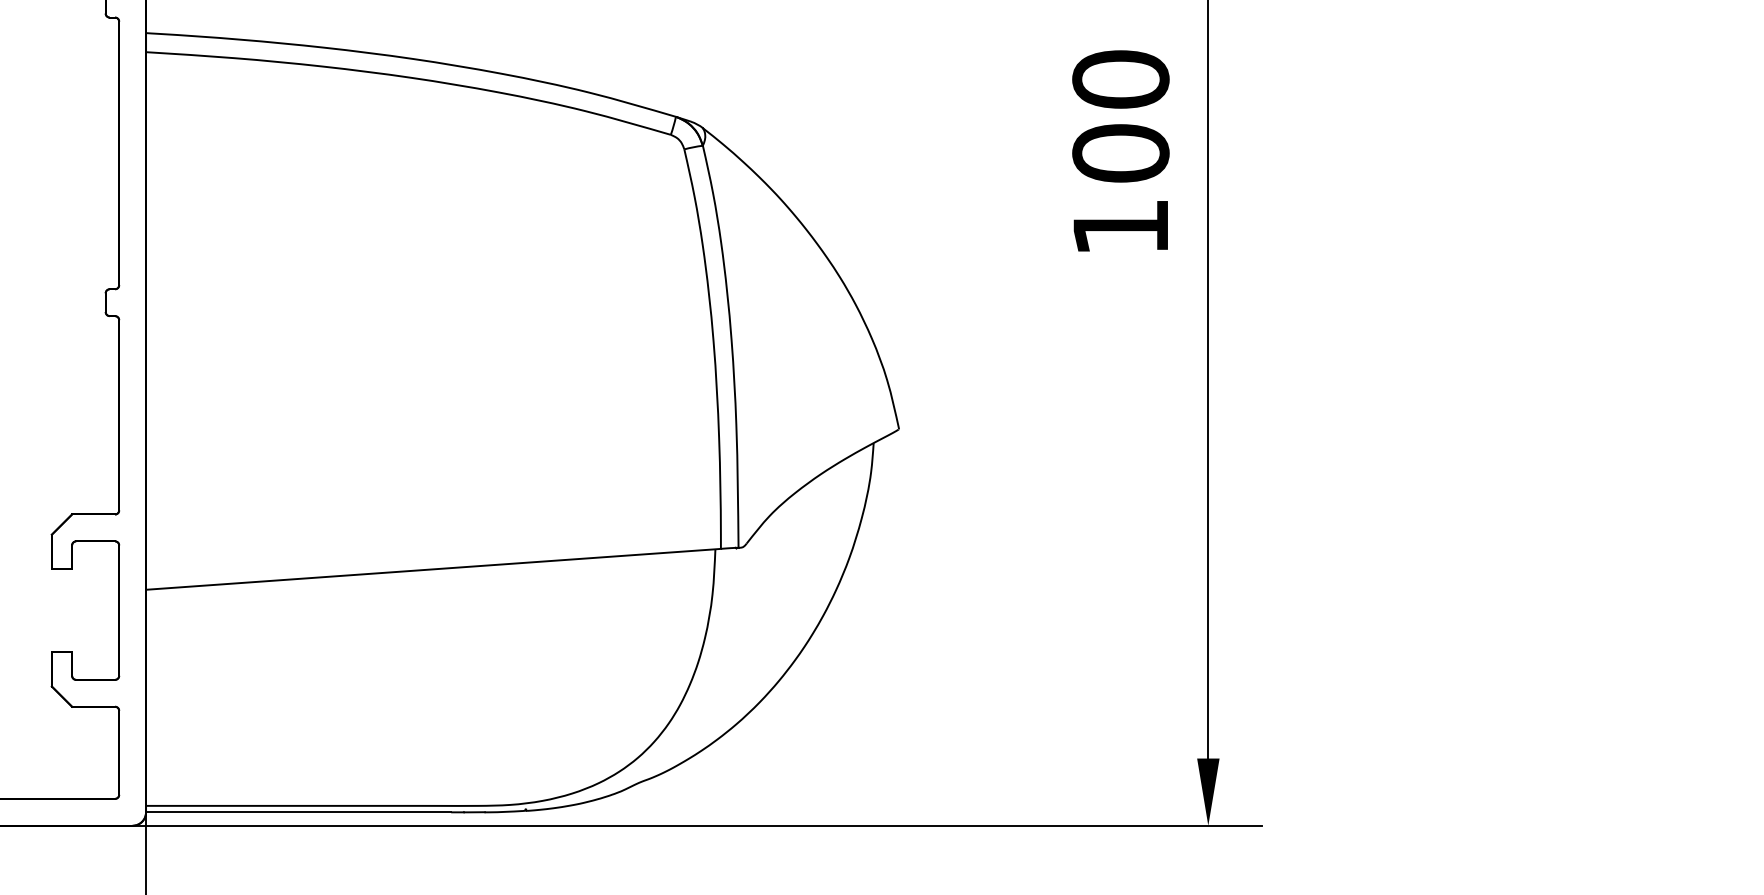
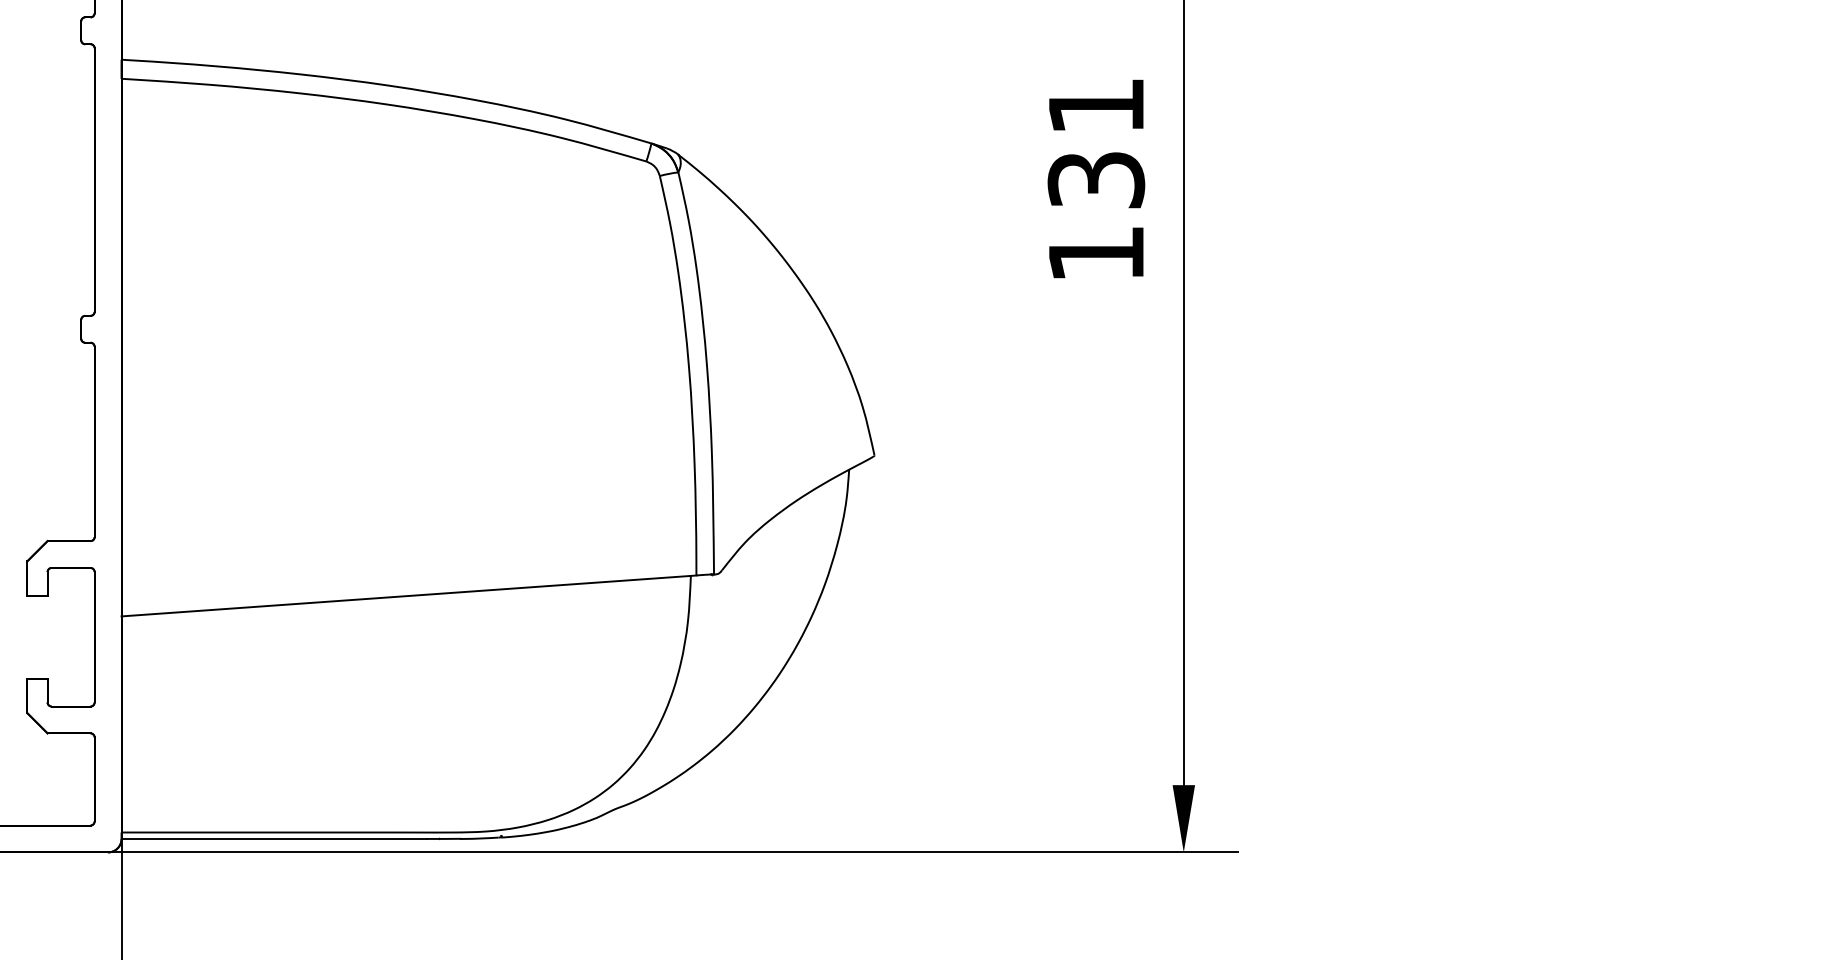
text: (1121, 116) -> (1096, 143), 100 -> 131

